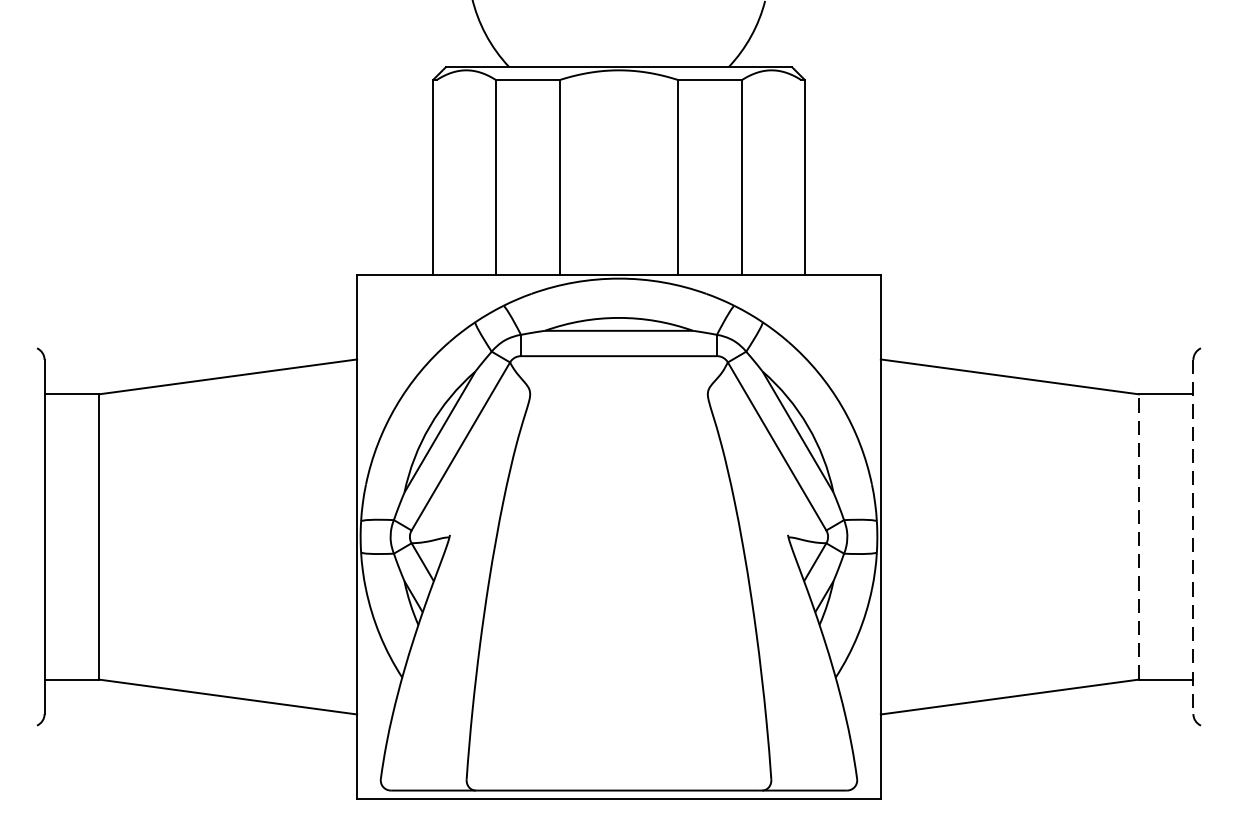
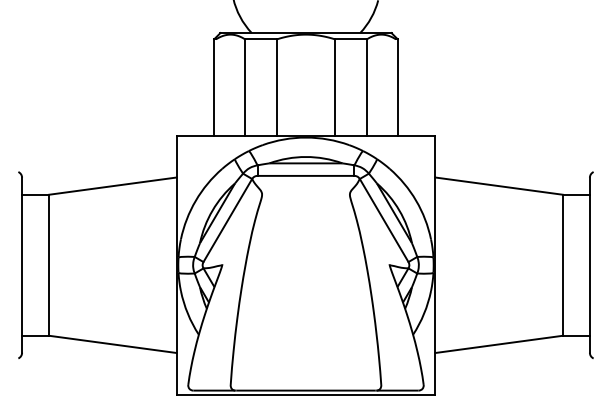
line: (1137, 537) -> (562, 265), dashed -> solid
line: (1192, 537) -> (589, 265), dashed -> solid

